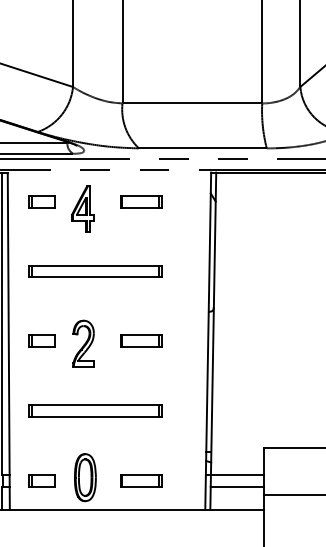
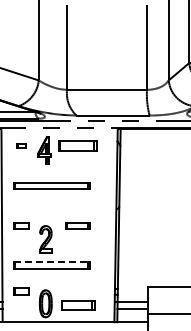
part: (42, 200) -> (21, 145), size x0.6
part: (140, 200) -> (77, 145), size x1.6
part: (83, 344) -> (45, 239), moved
line: (97, 405) -> (52, 262), solid -> dashed
part: (42, 480) -> (21, 291), moved
part: (140, 480) -> (77, 305), size x1.4

